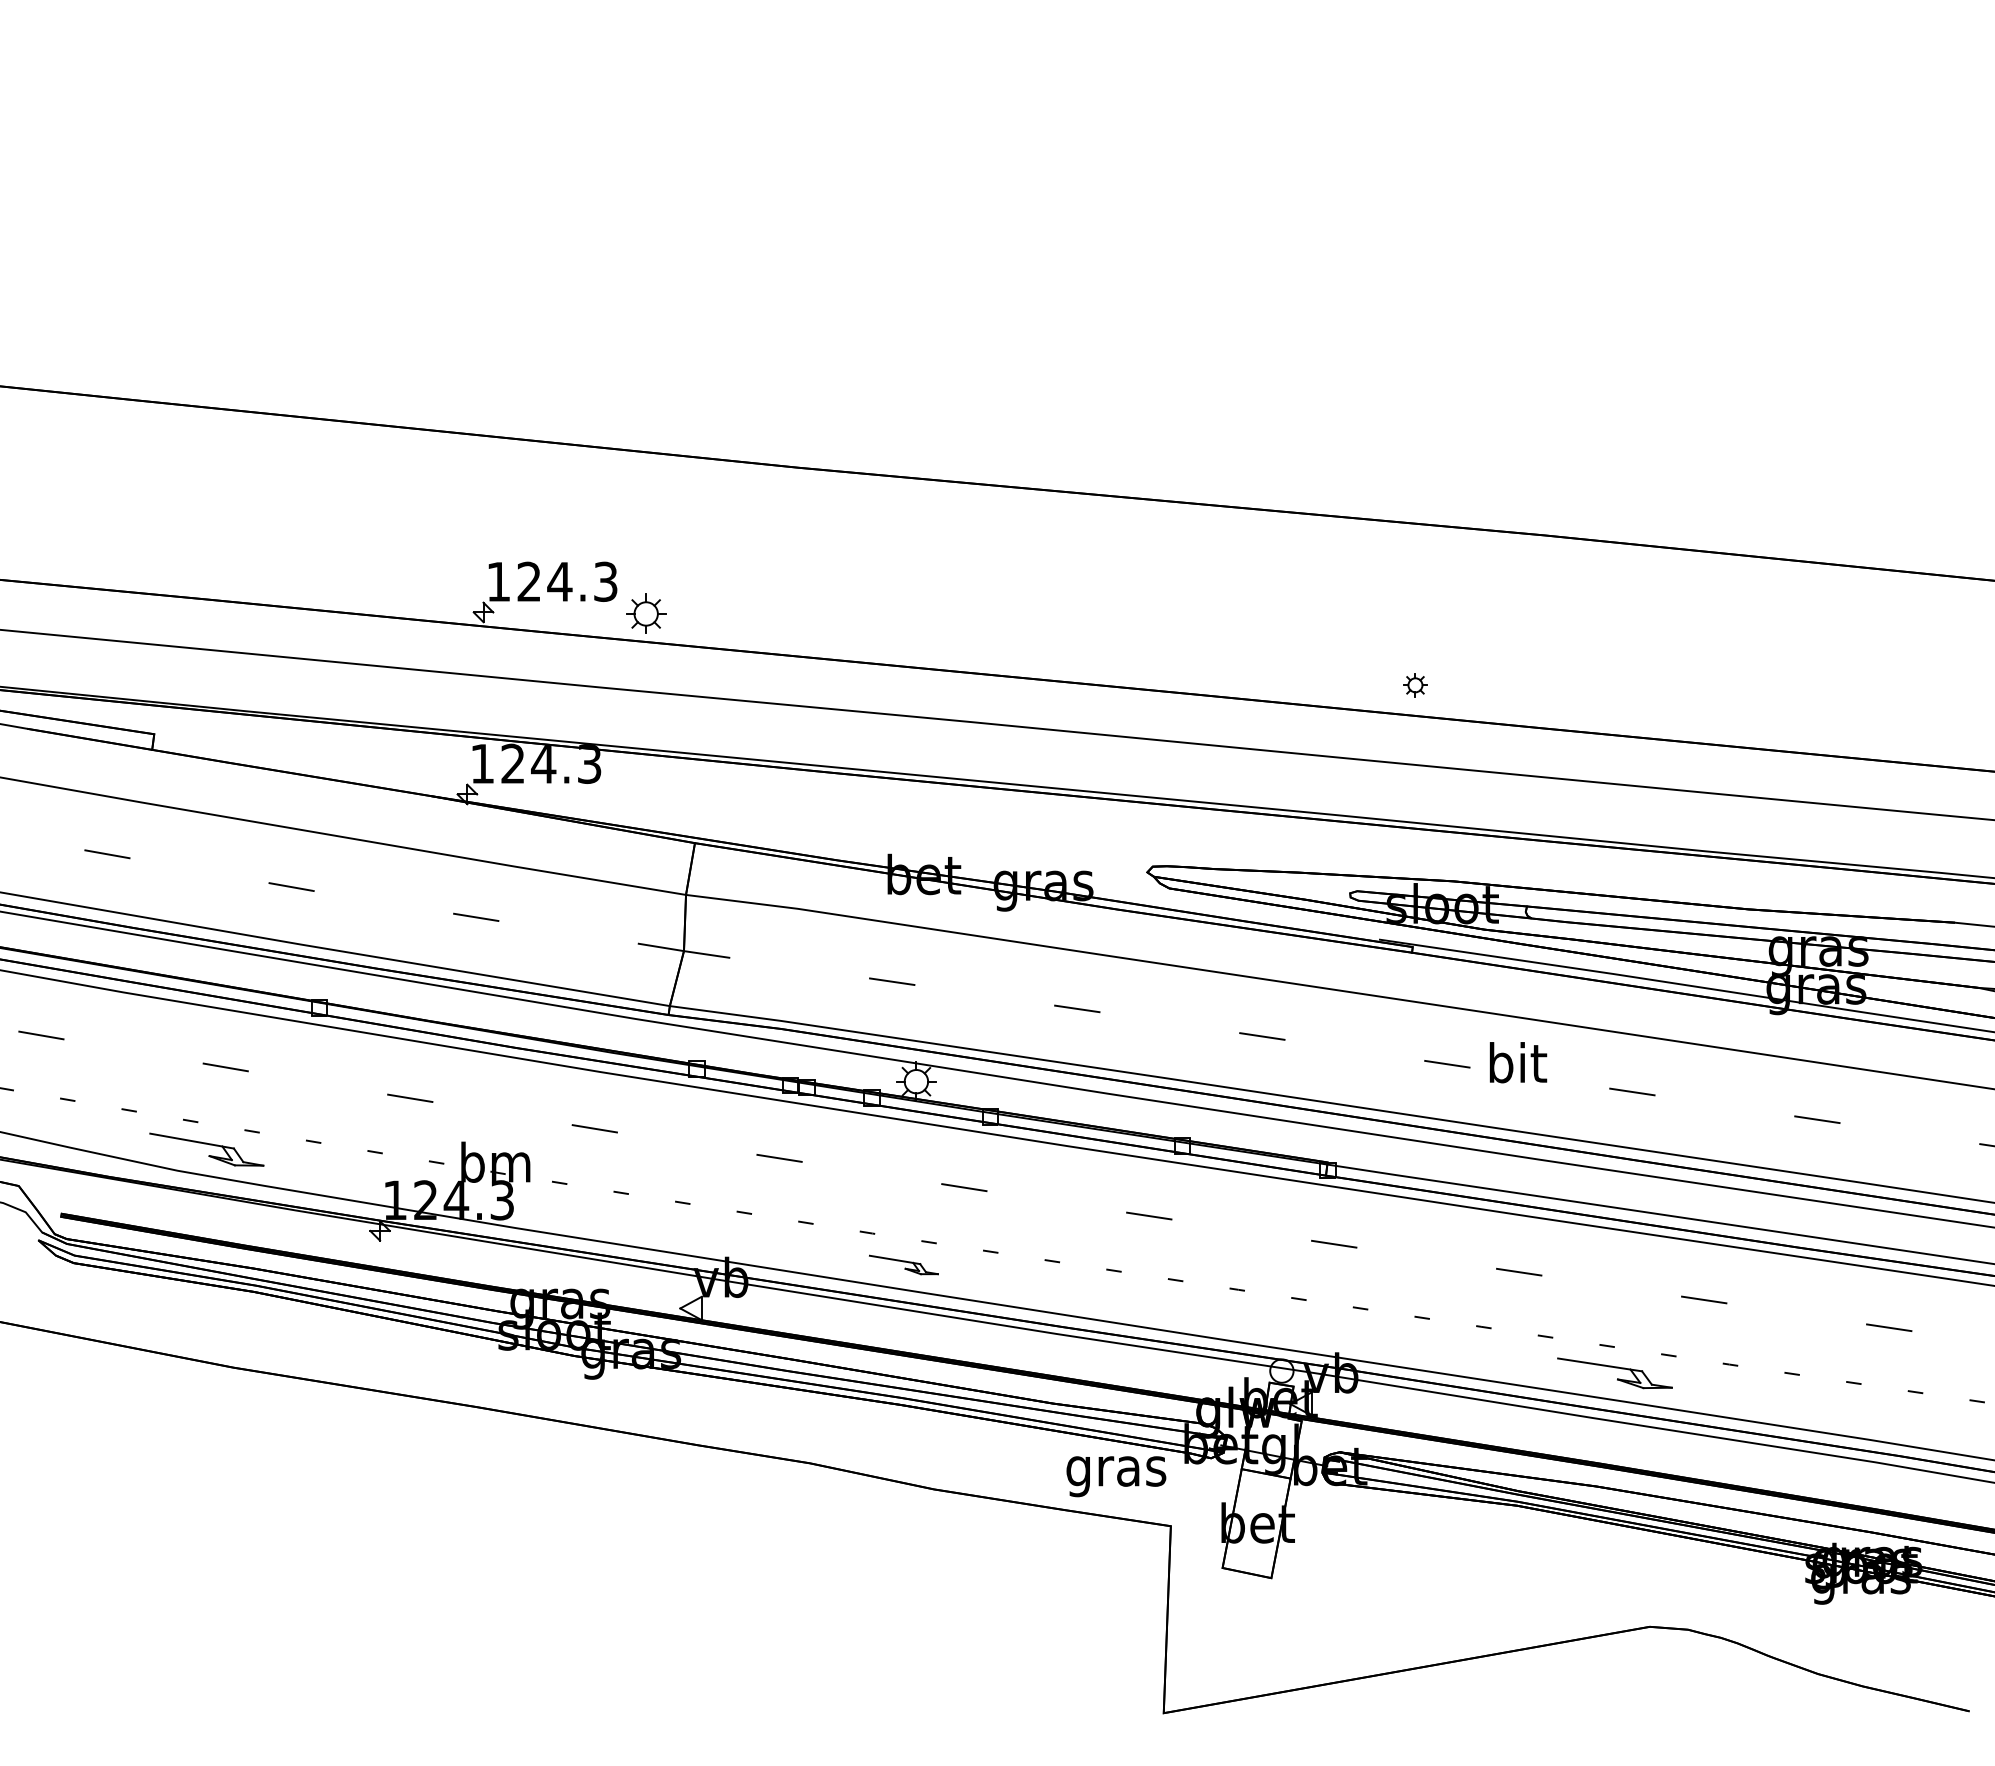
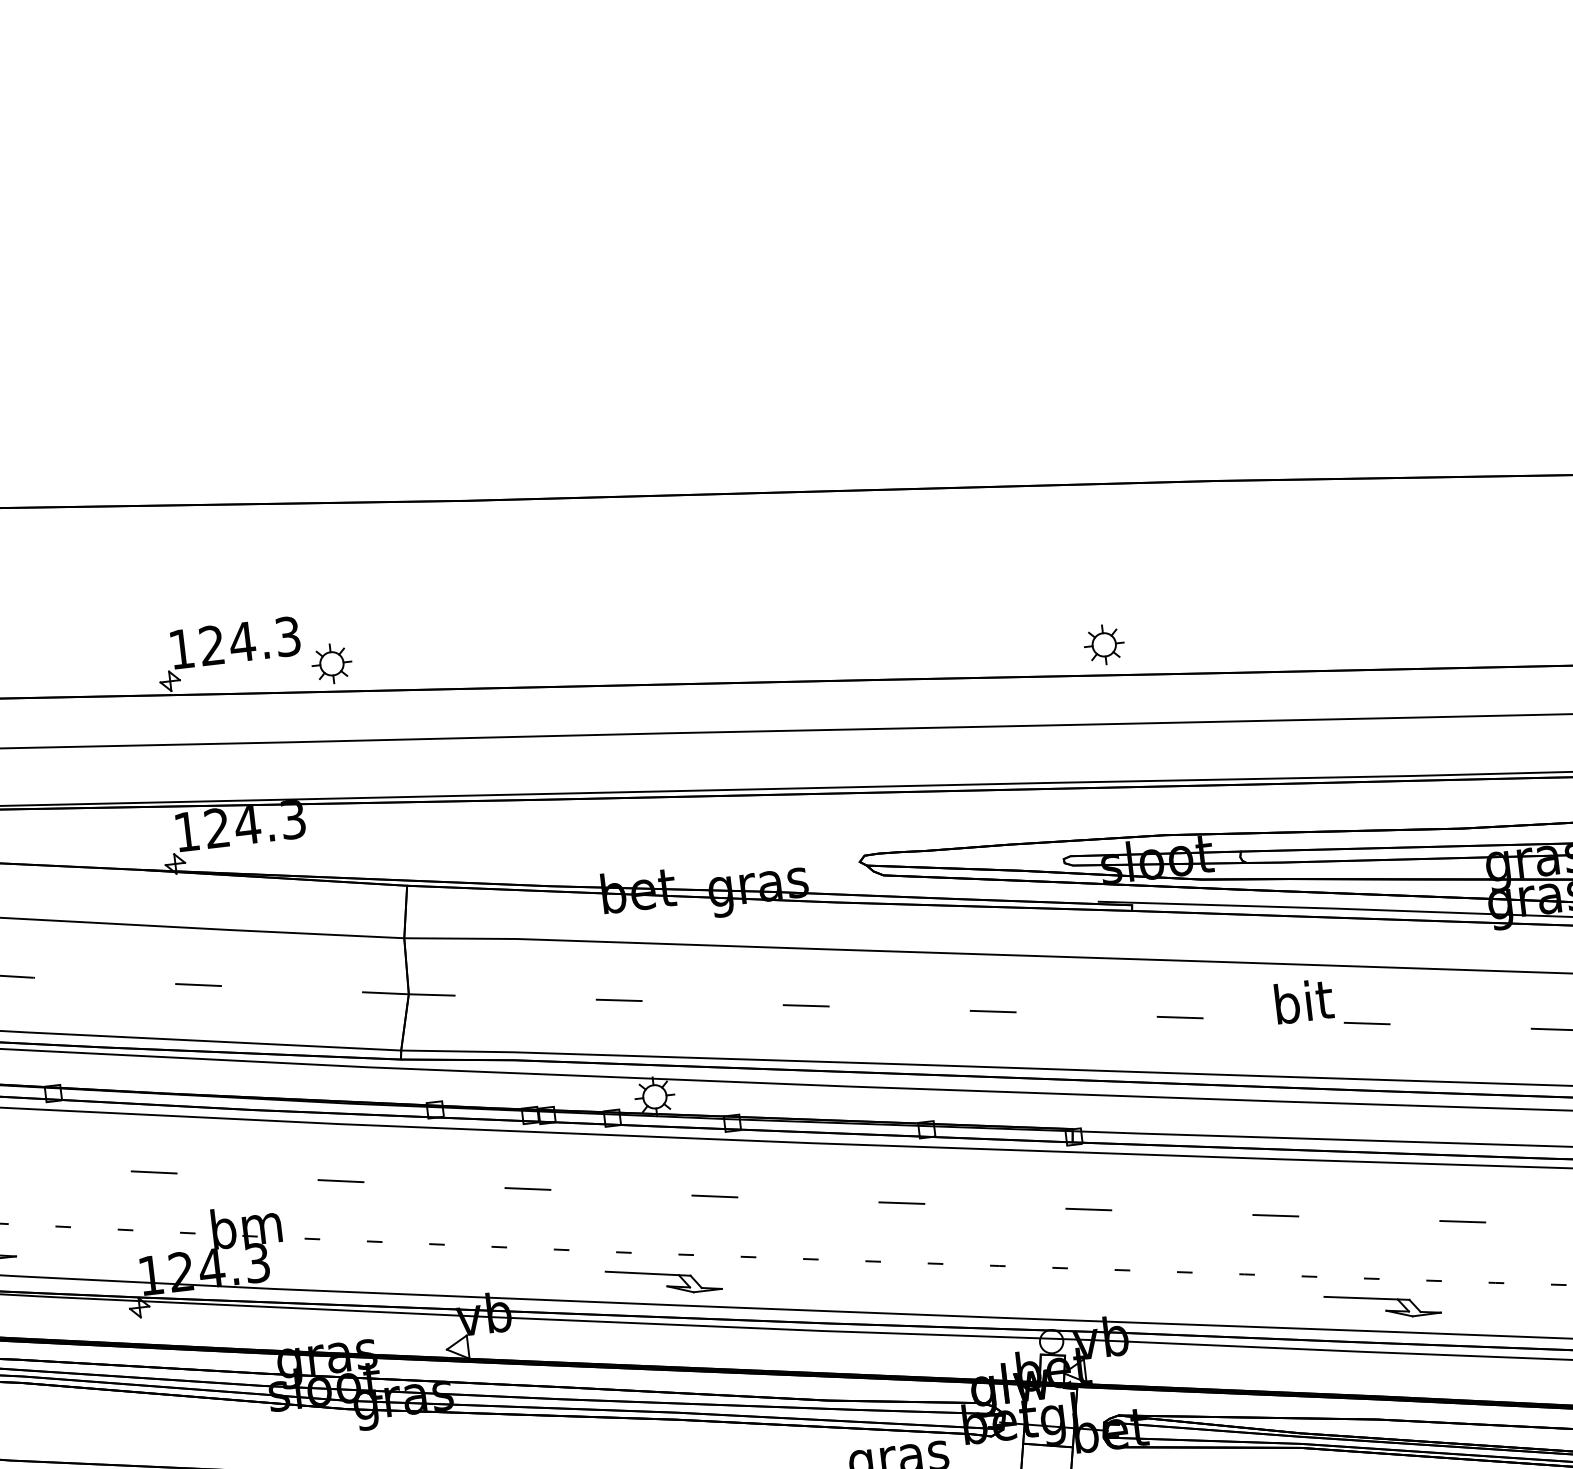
part: (1415, 685) -> (1104, 645), size x1.67
text: (1518, 1062) -> (1304, 1001), moved
part: (903, 1264) -> (663, 1279), size x1.67

